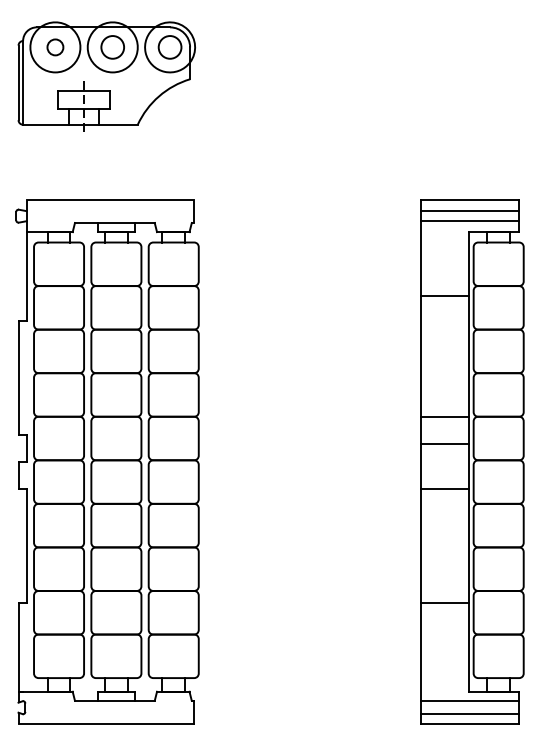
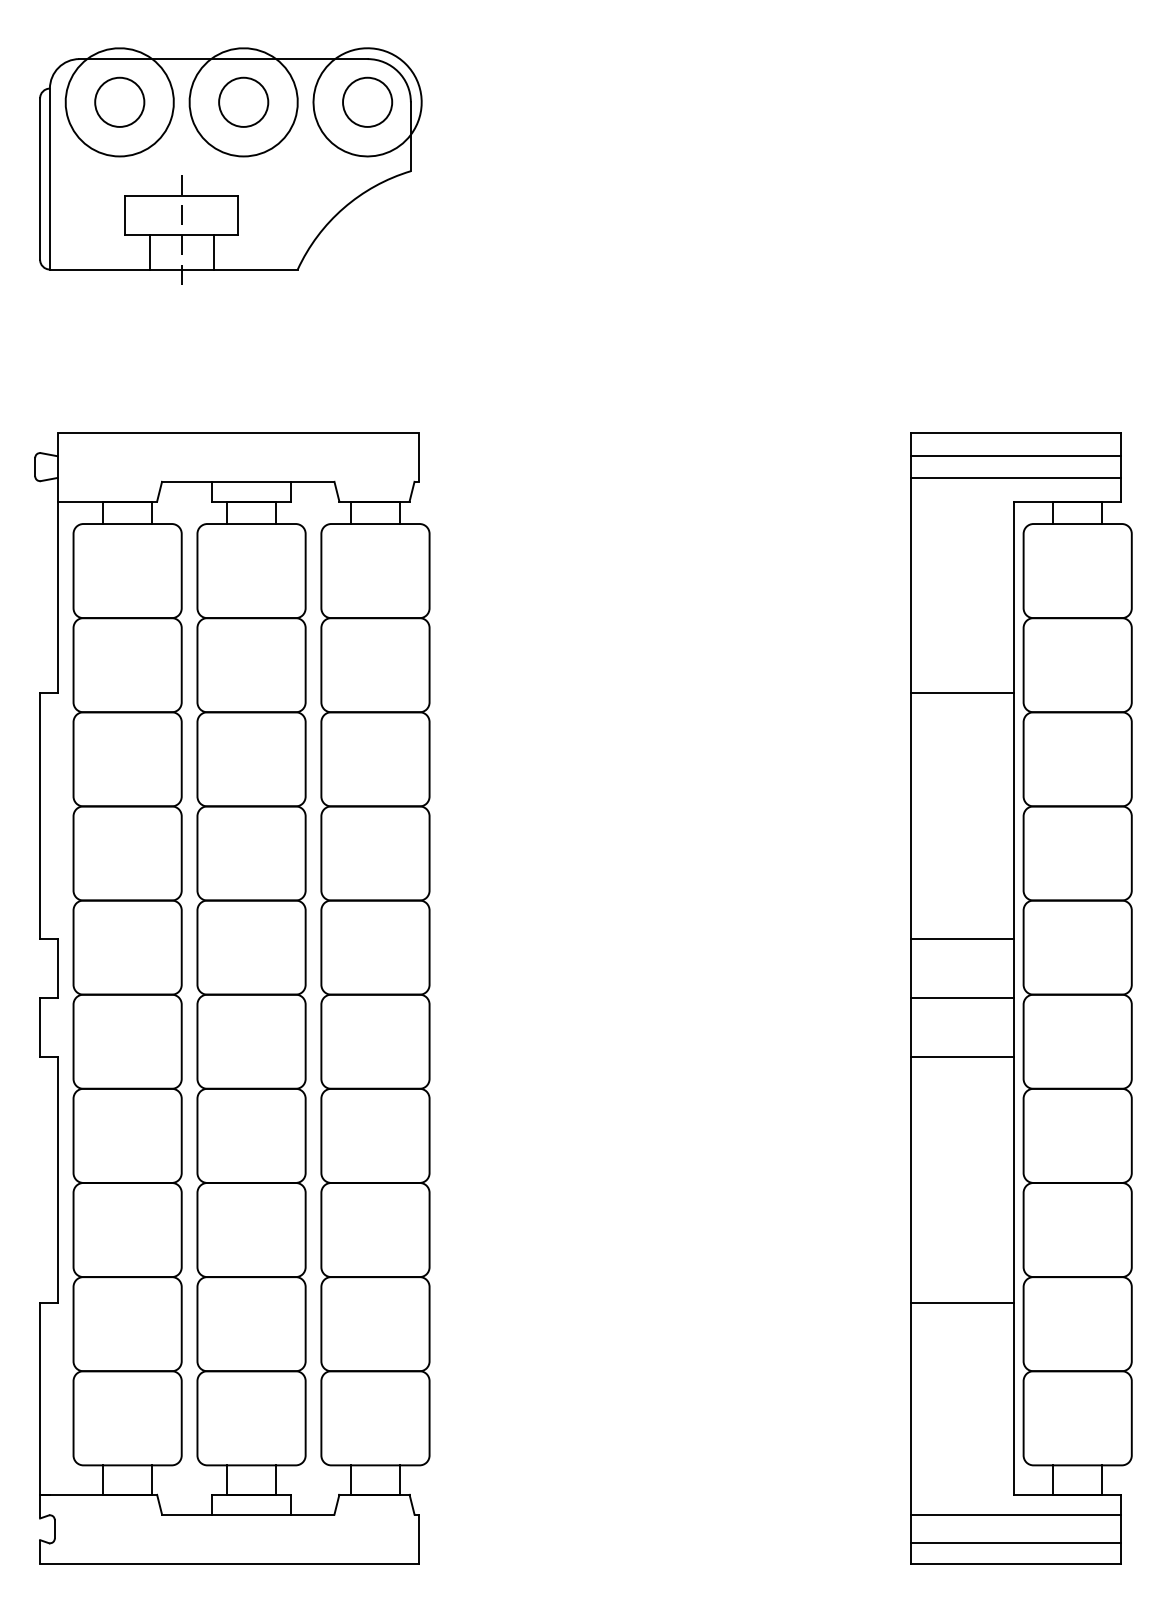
circle: (55, 47) -> (119, 102), size x1.43
line: (445, 295) -> (962, 692), moved
line: (445, 416) -> (962, 938), moved
line: (445, 443) -> (962, 997), moved

